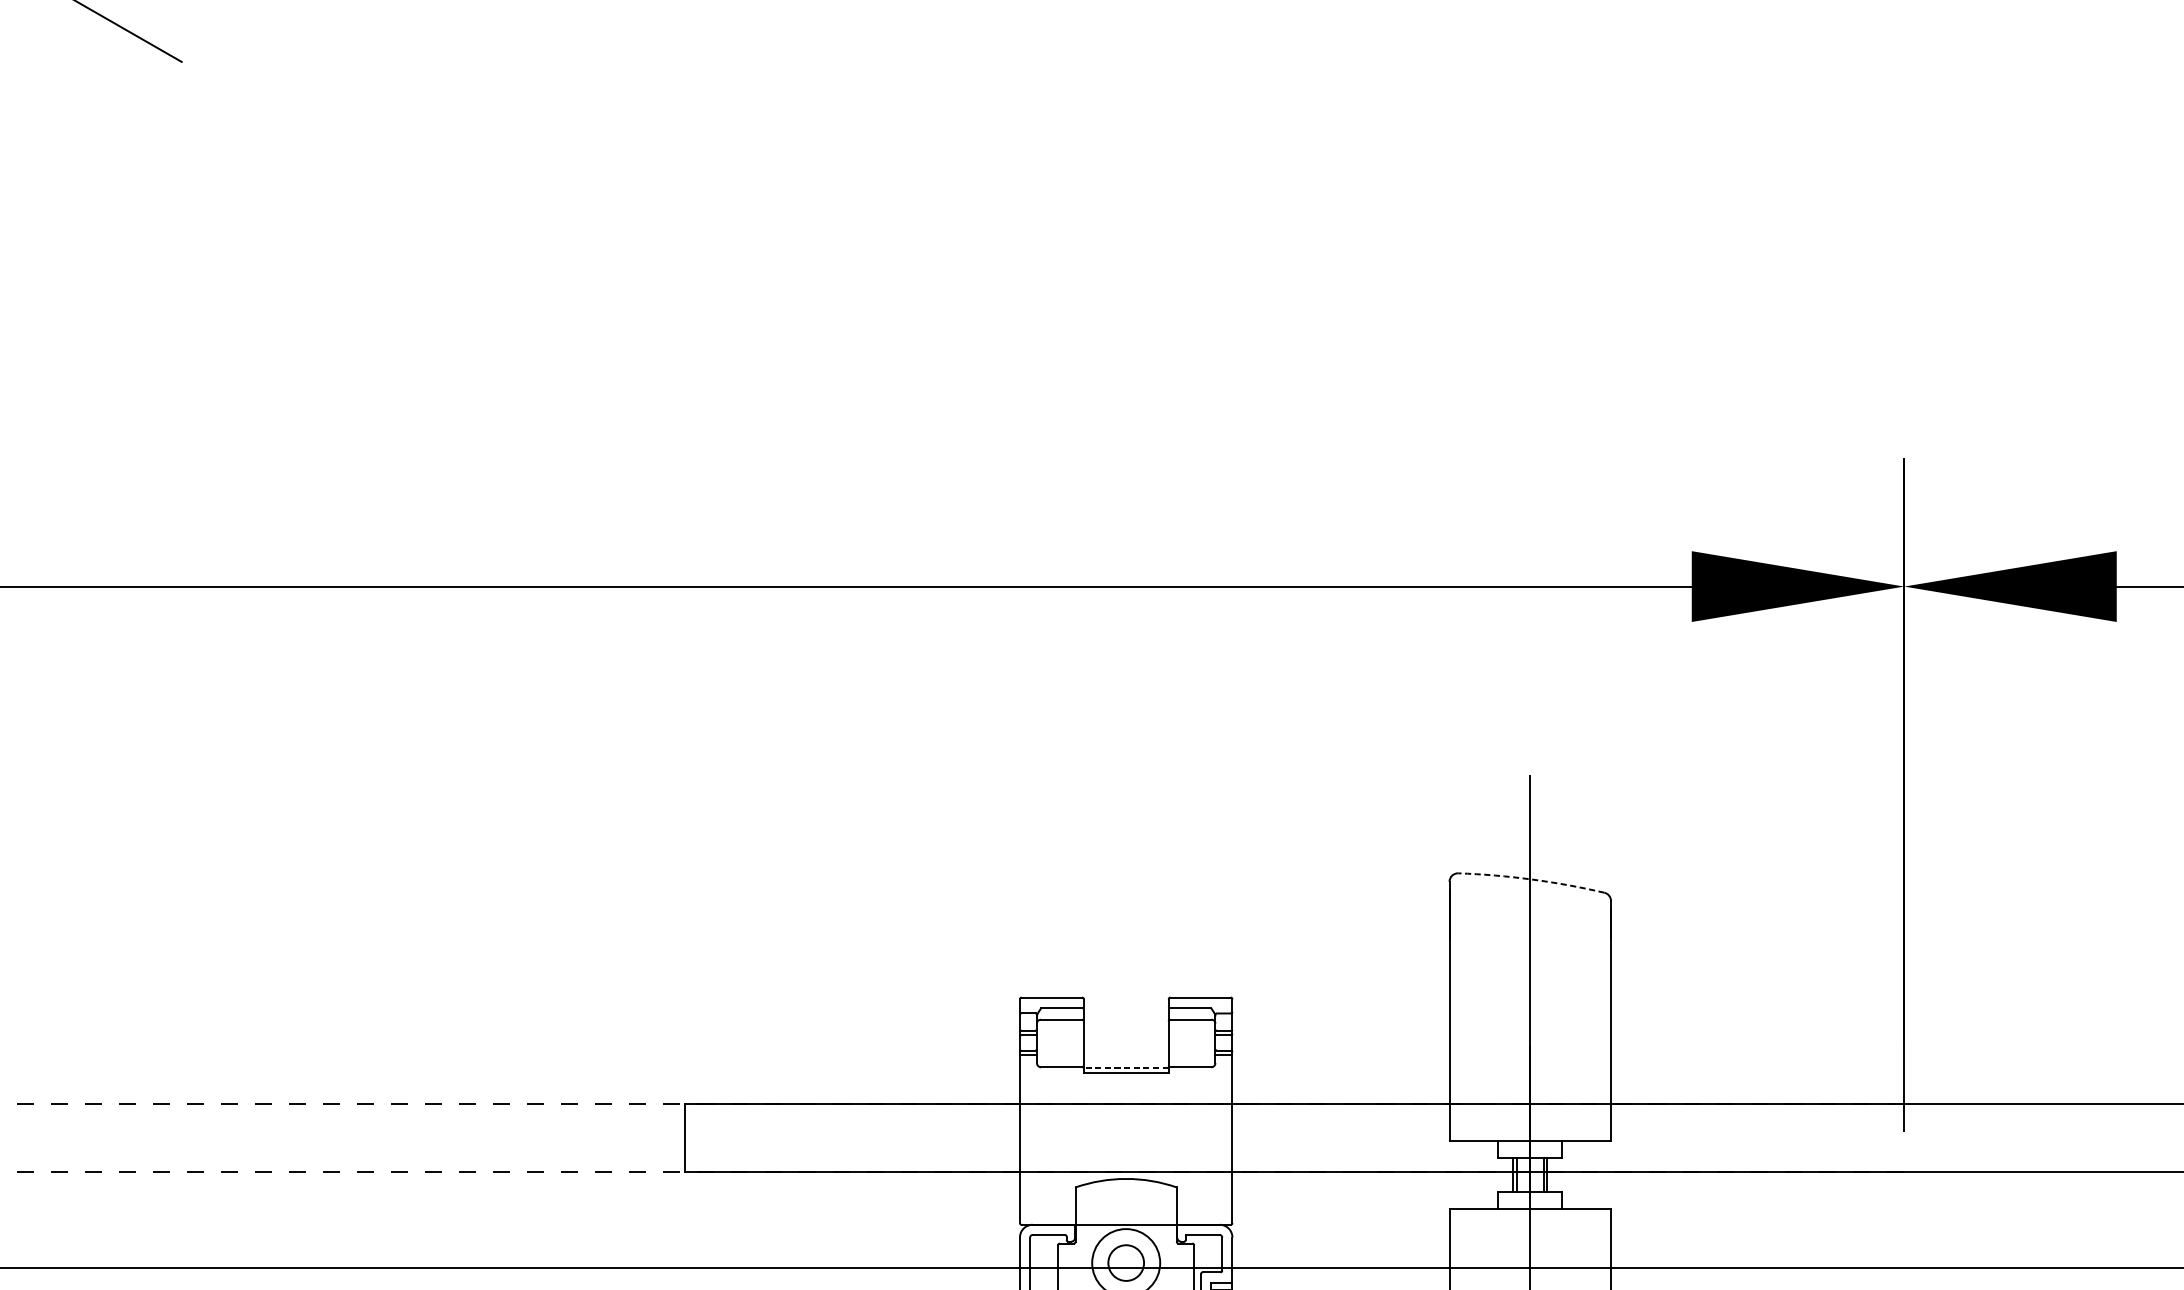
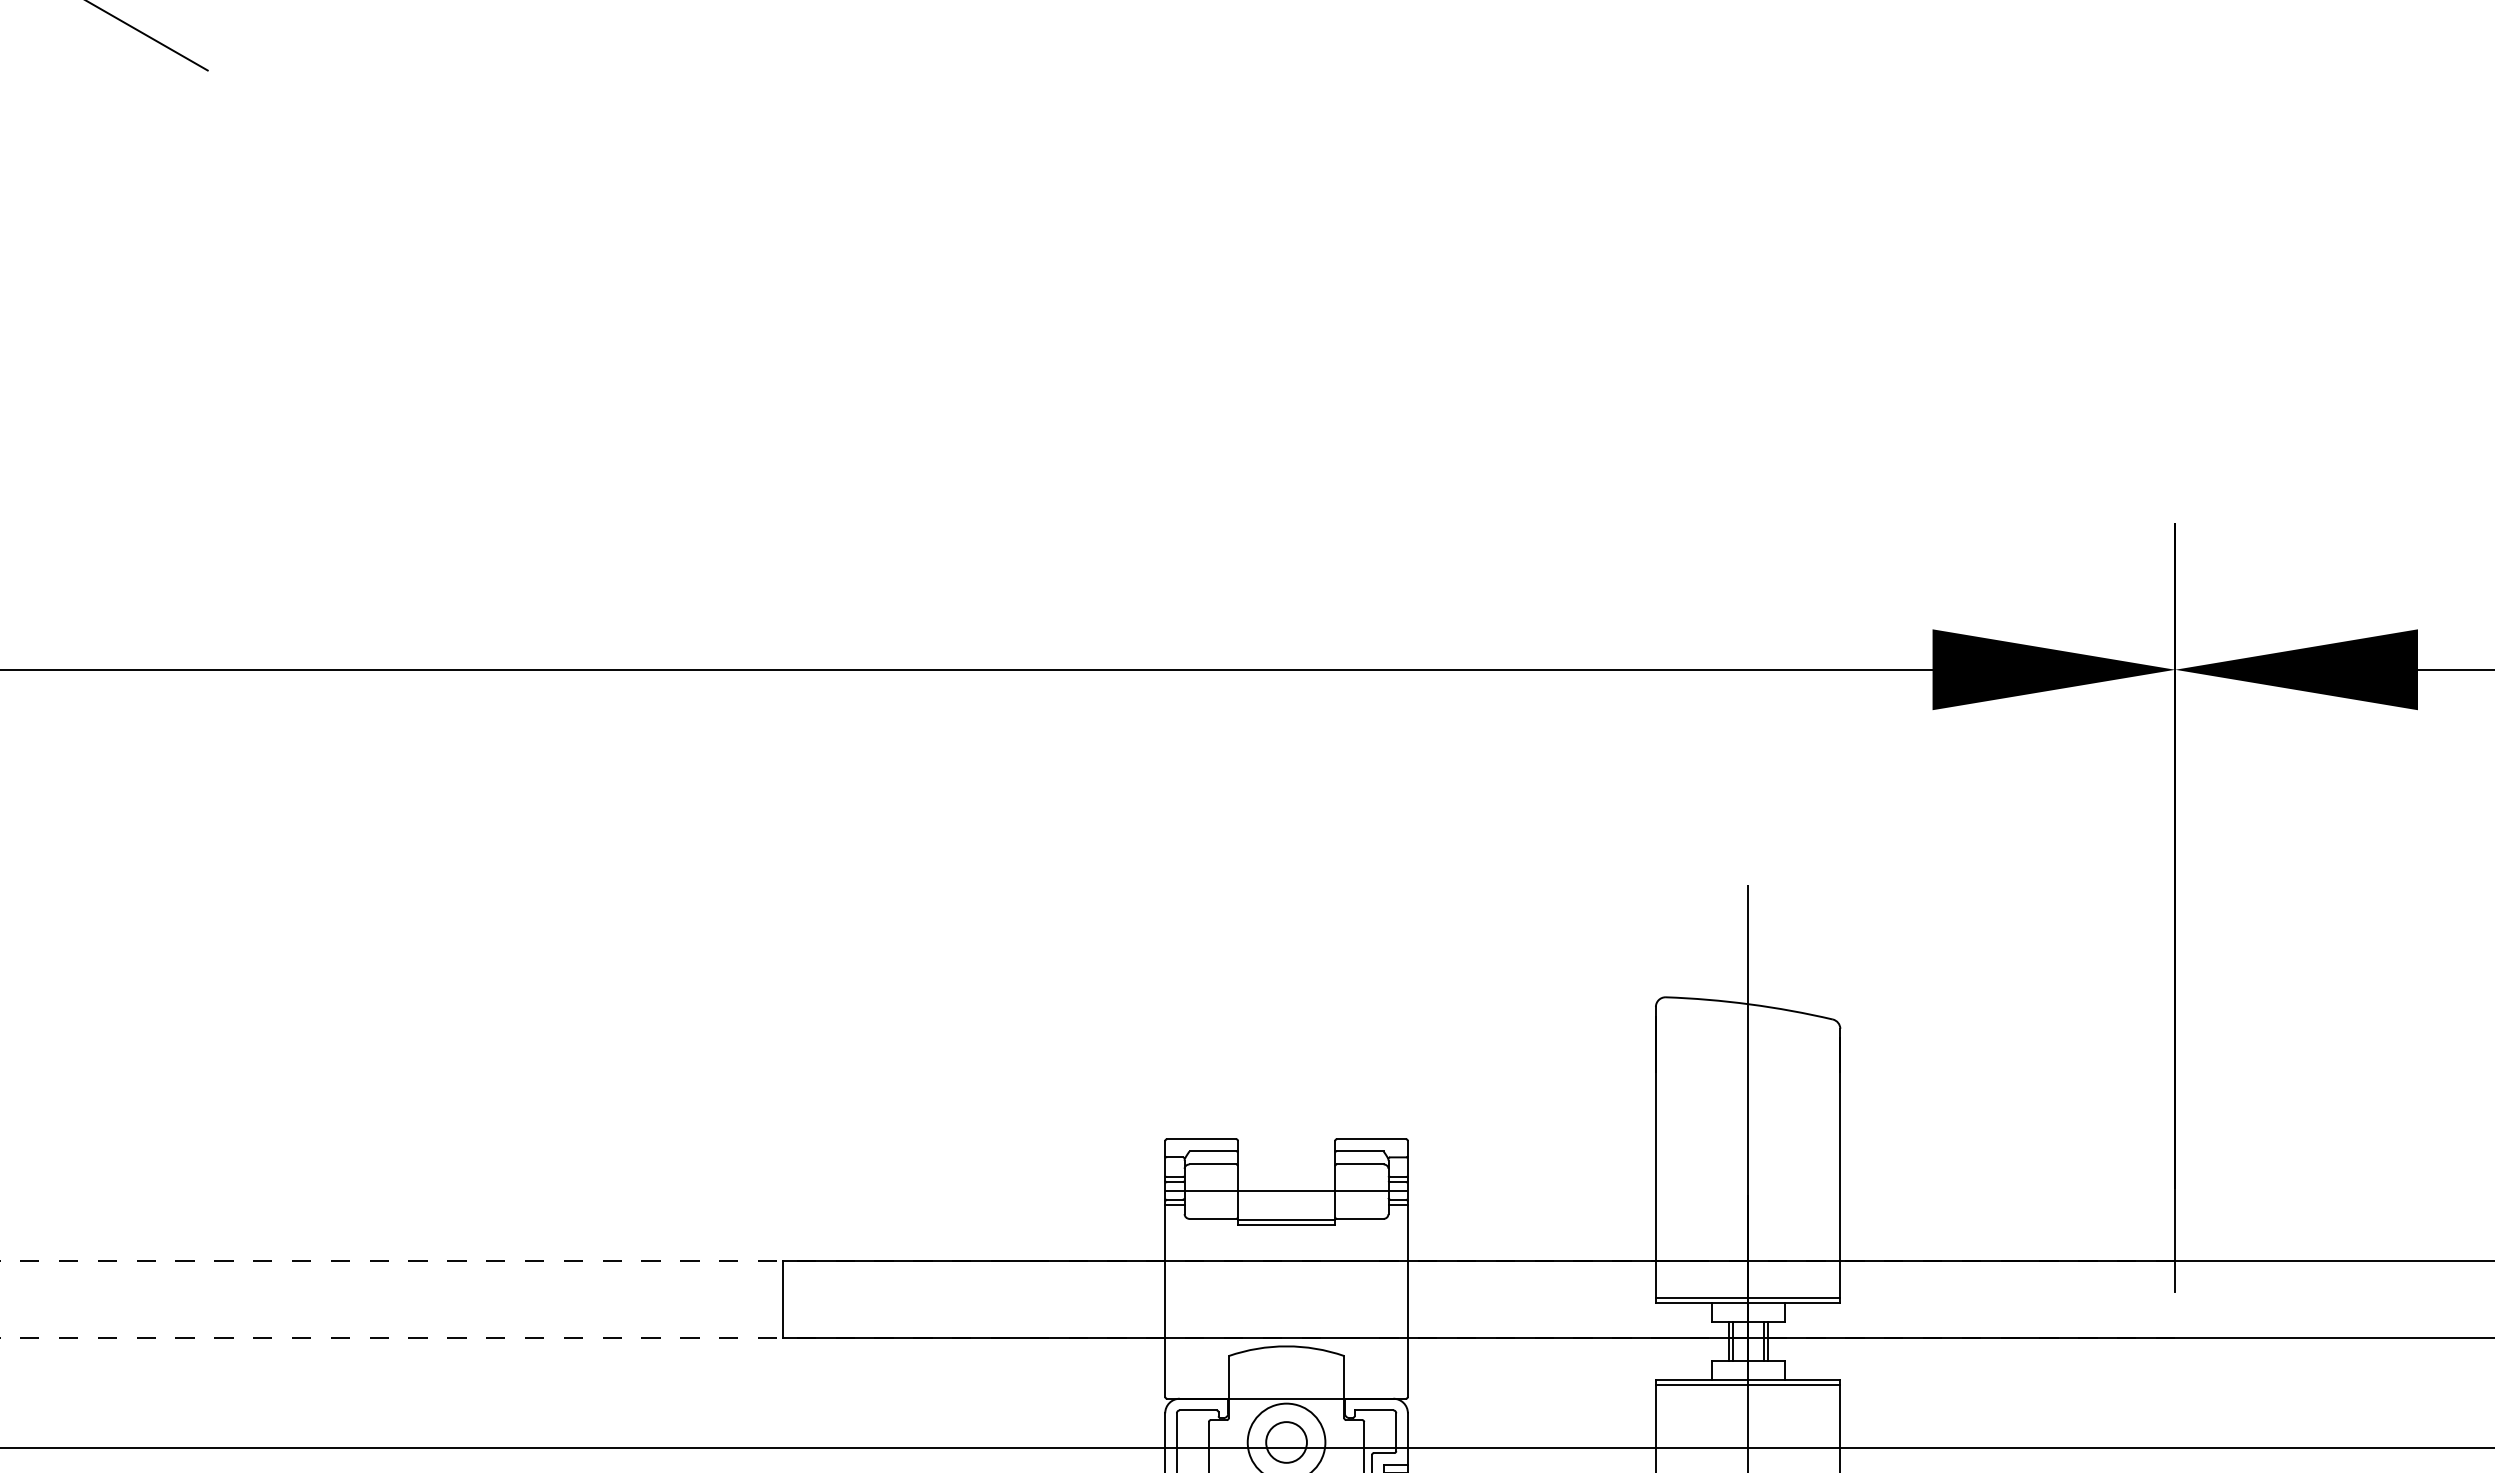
arc: (1531, 879) -> (1749, 1004), dashed -> solid
line: (1126, 1042) -> (1286, 1190), added
line: (1126, 1067) -> (1286, 1219), dashed -> solid
line: (1529, 1136) -> (1747, 1297), added
line: (1529, 1213) -> (1747, 1385), added

